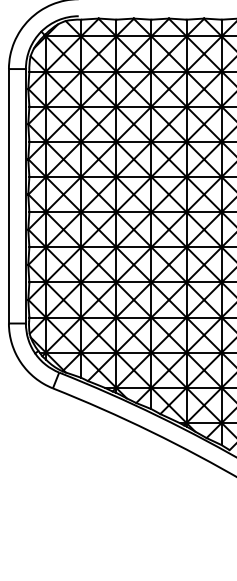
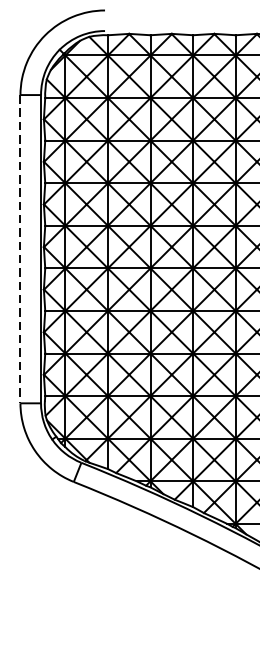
line: (8, 196) -> (19, 249), solid -> dashed

